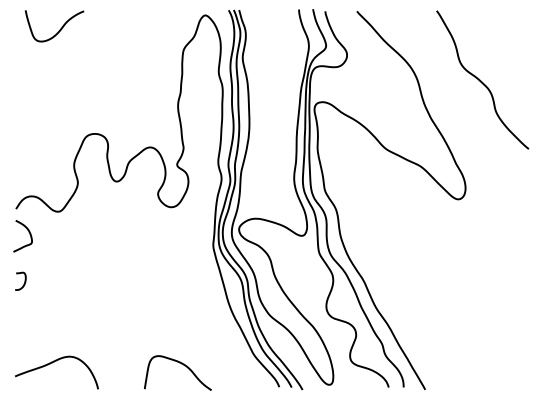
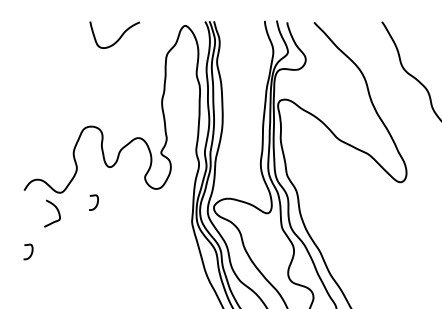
curve: (58, 30) -> (118, 38), moved
curve: (101, 222) -> (96, 201), added
curve: (28, 232) -> (57, 210), moved

